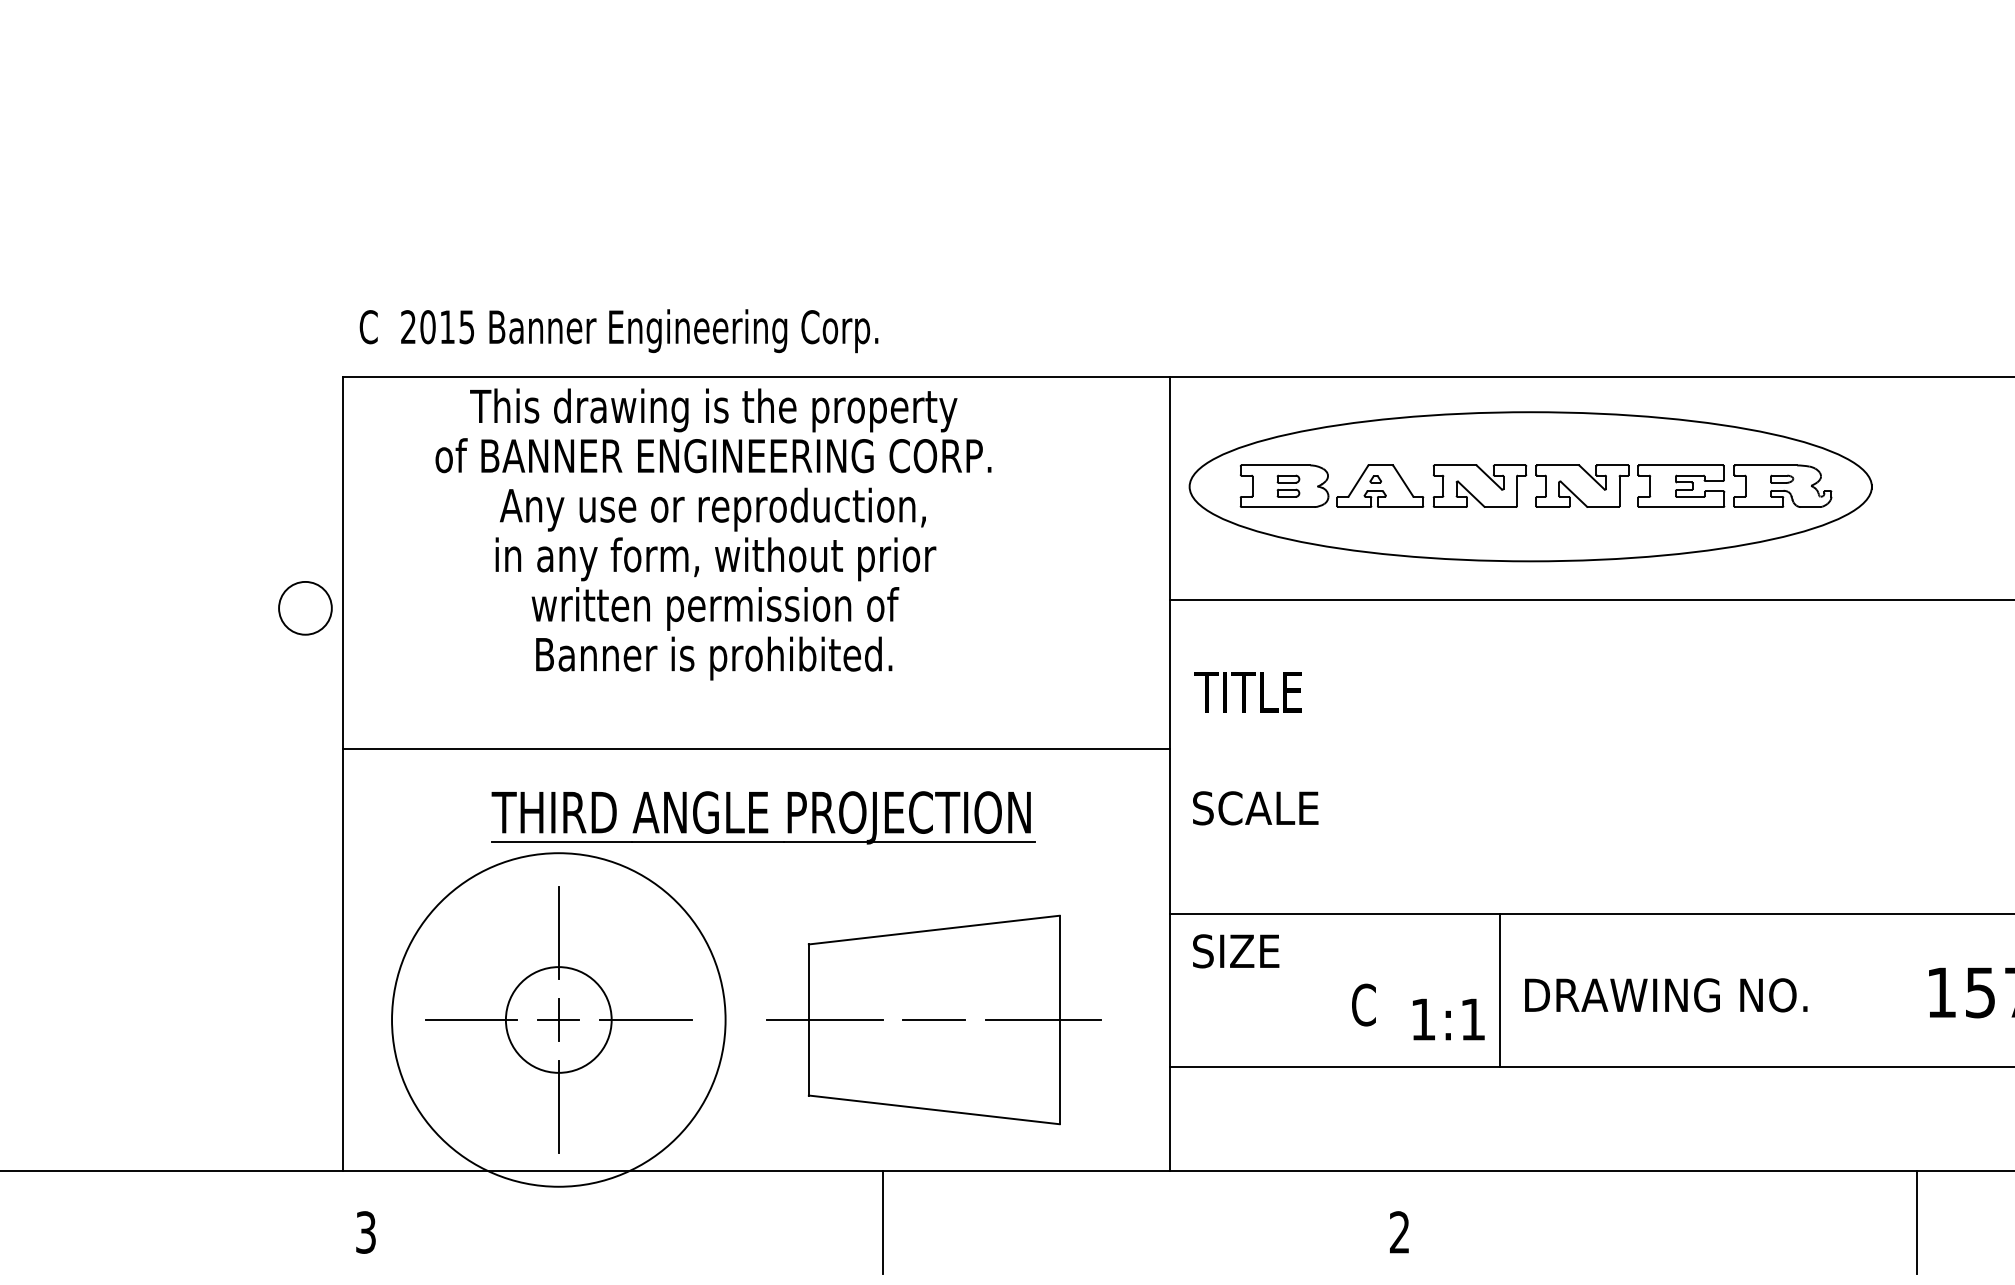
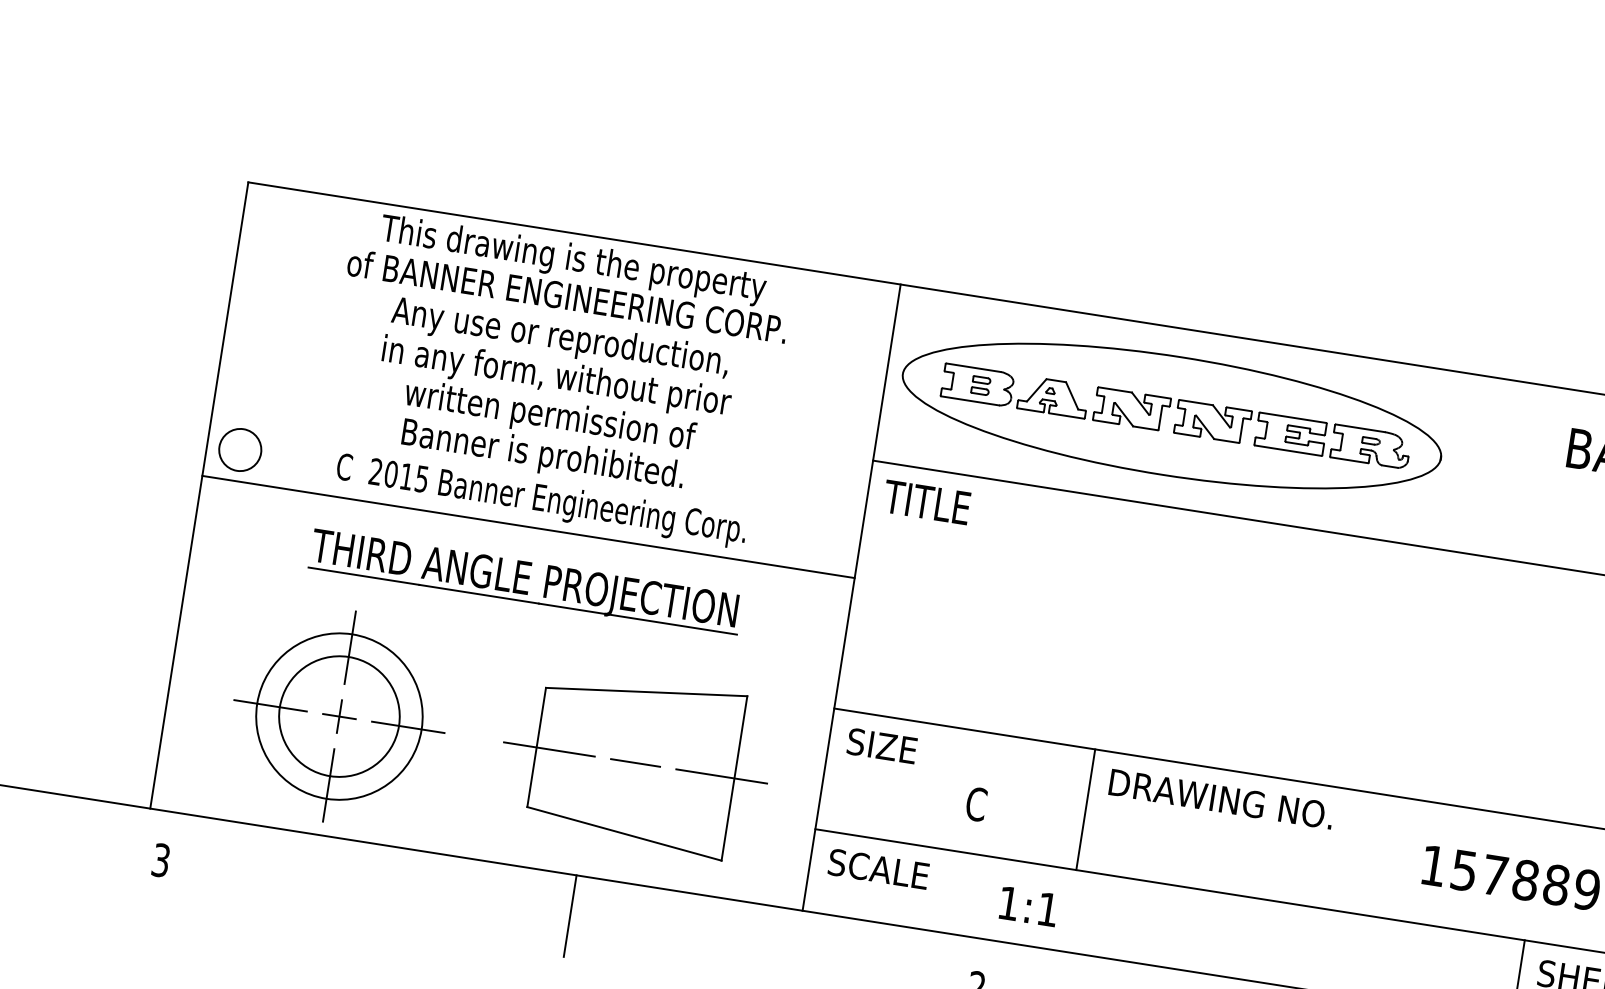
text: (618, 331) -> (541, 501), moved
text: (713, 534) -> (557, 358), moved
circle: (305, 608) -> (240, 450), moved
text: (1247, 692) -> (926, 502), moved
text: (1255, 808) -> (878, 869), moved
text: (1666, 995) -> (1221, 799), moved
circle: (558, 1019) -> (339, 716), size x0.62
circle: (558, 1019) -> (339, 716), size x1.43
text: (1448, 1019) -> (1028, 906), moved

